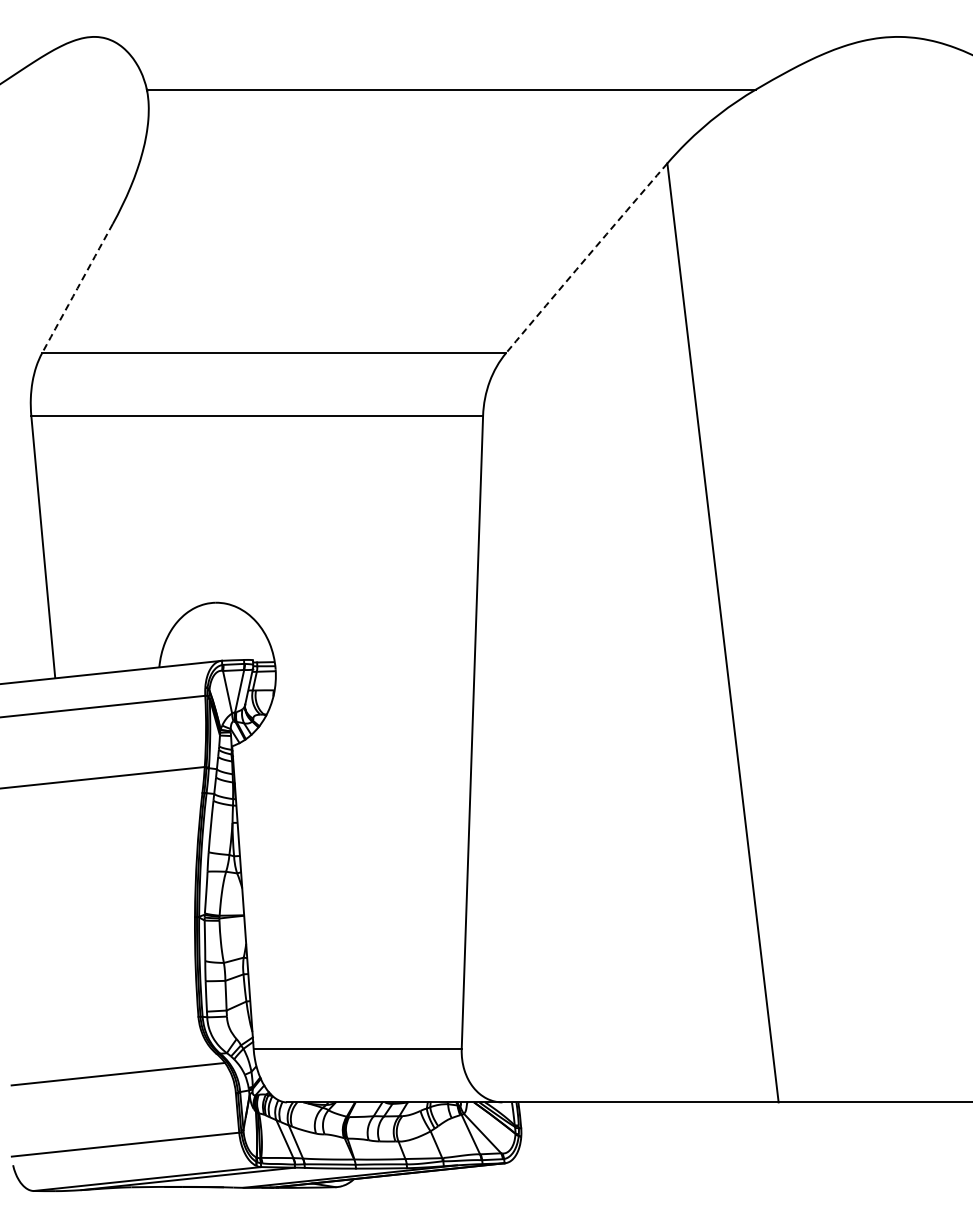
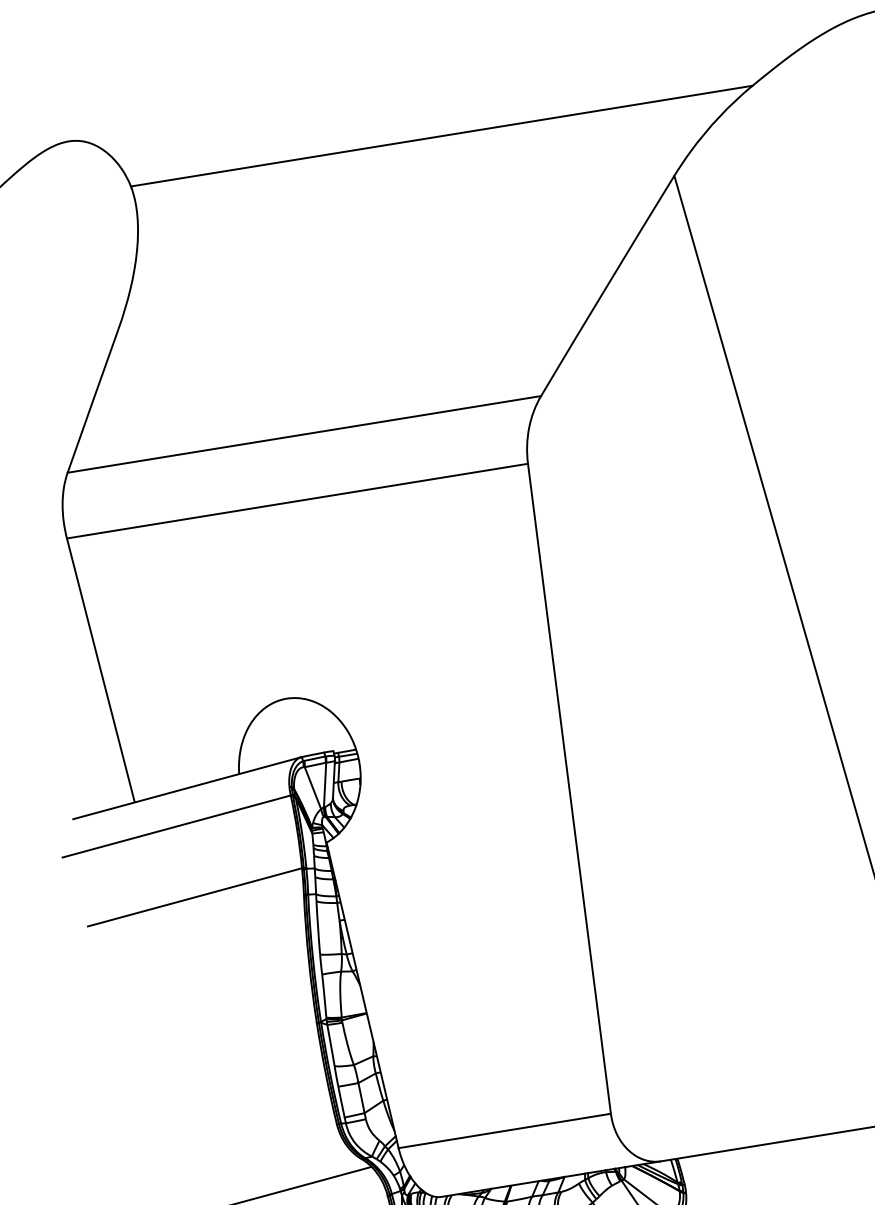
arc: (586, 258) -> (607, 286), dashed -> solid
arc: (77, 288) -> (93, 400), dashed -> solid

